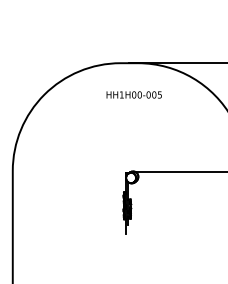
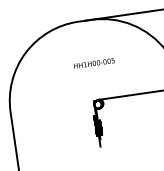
text: (133, 94) -> (93, 63), moved

